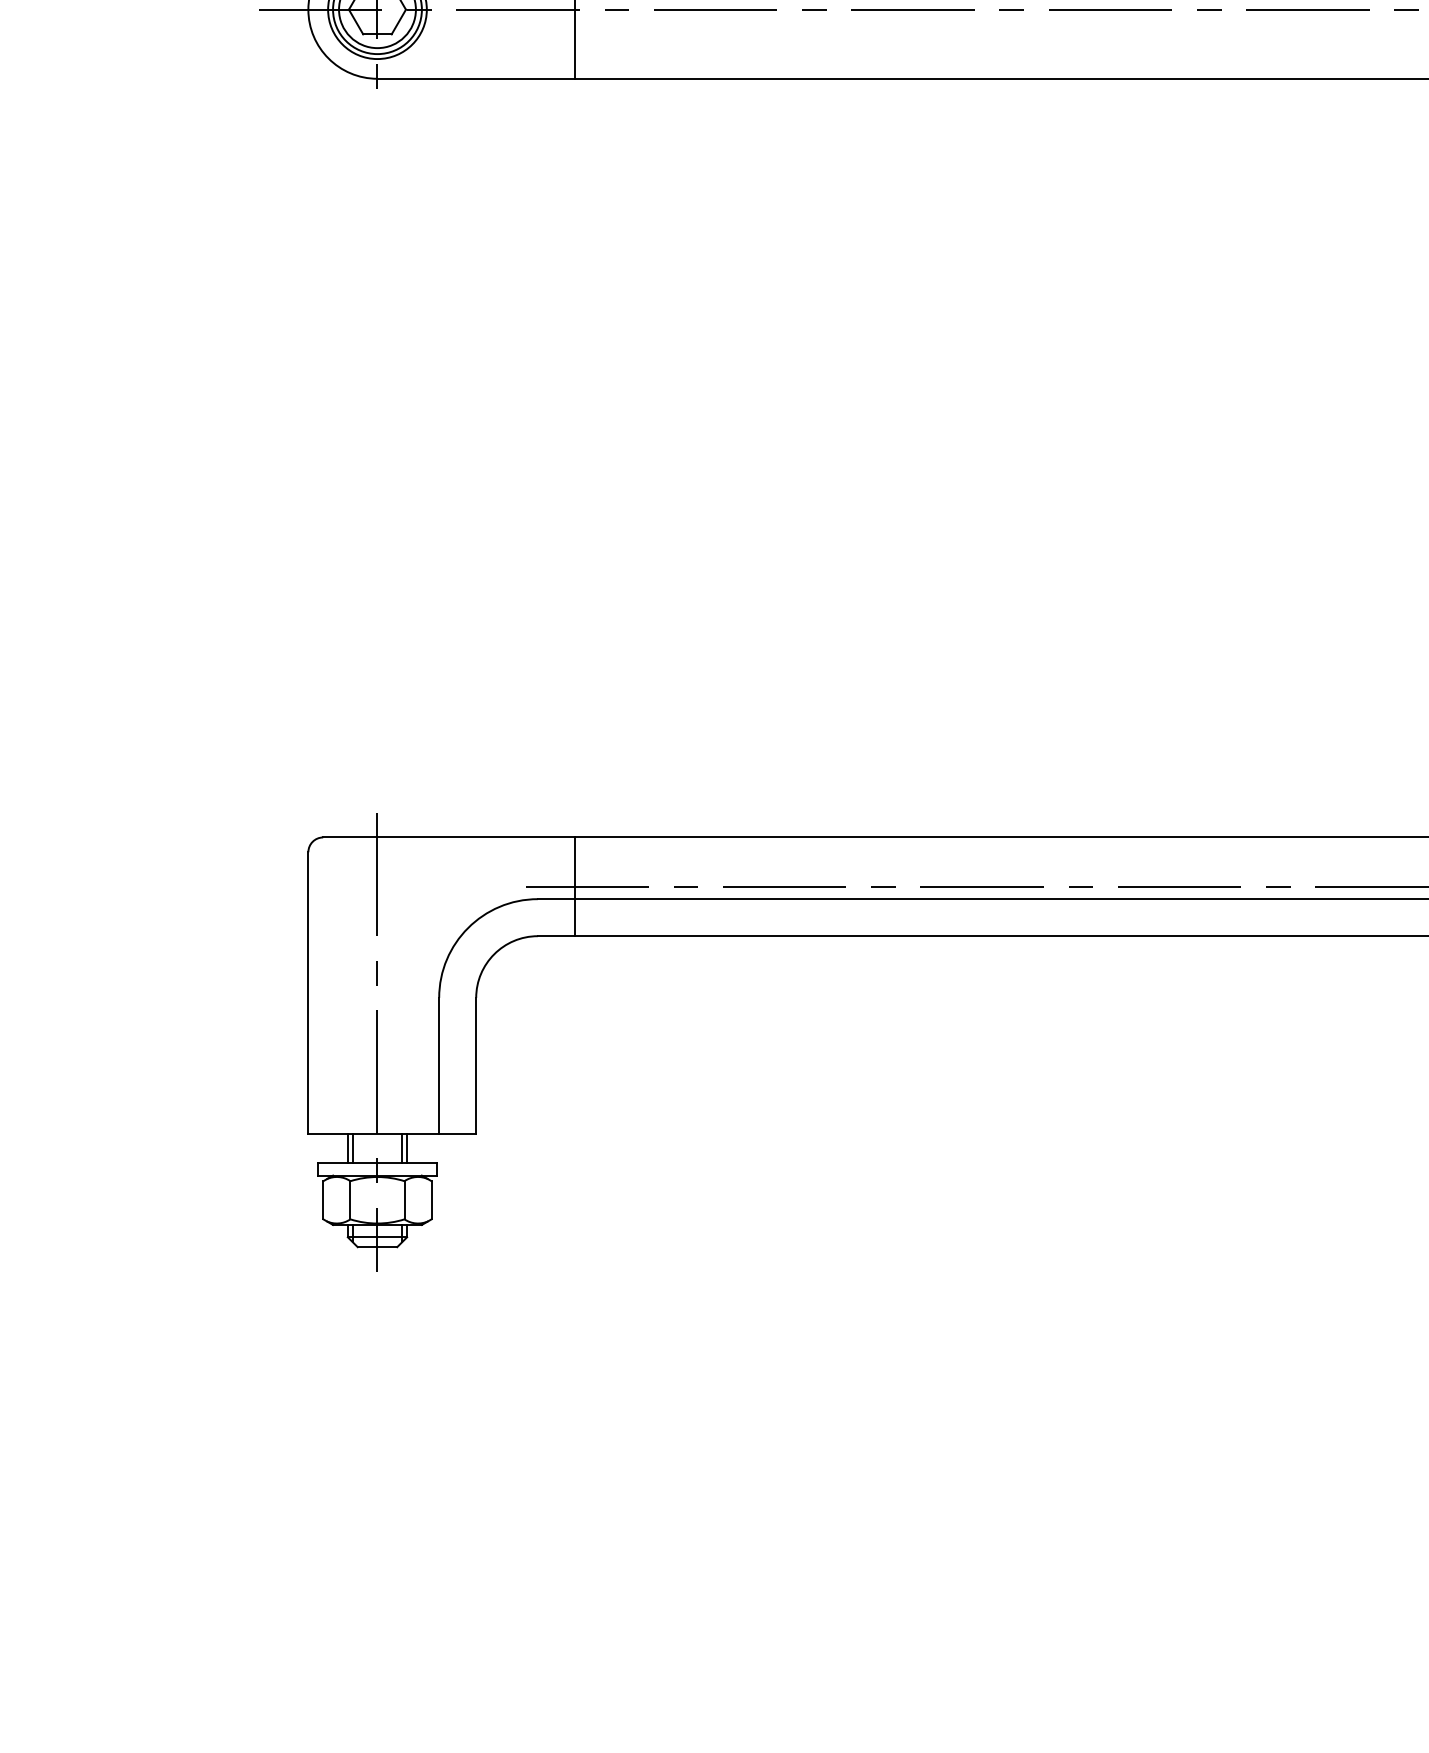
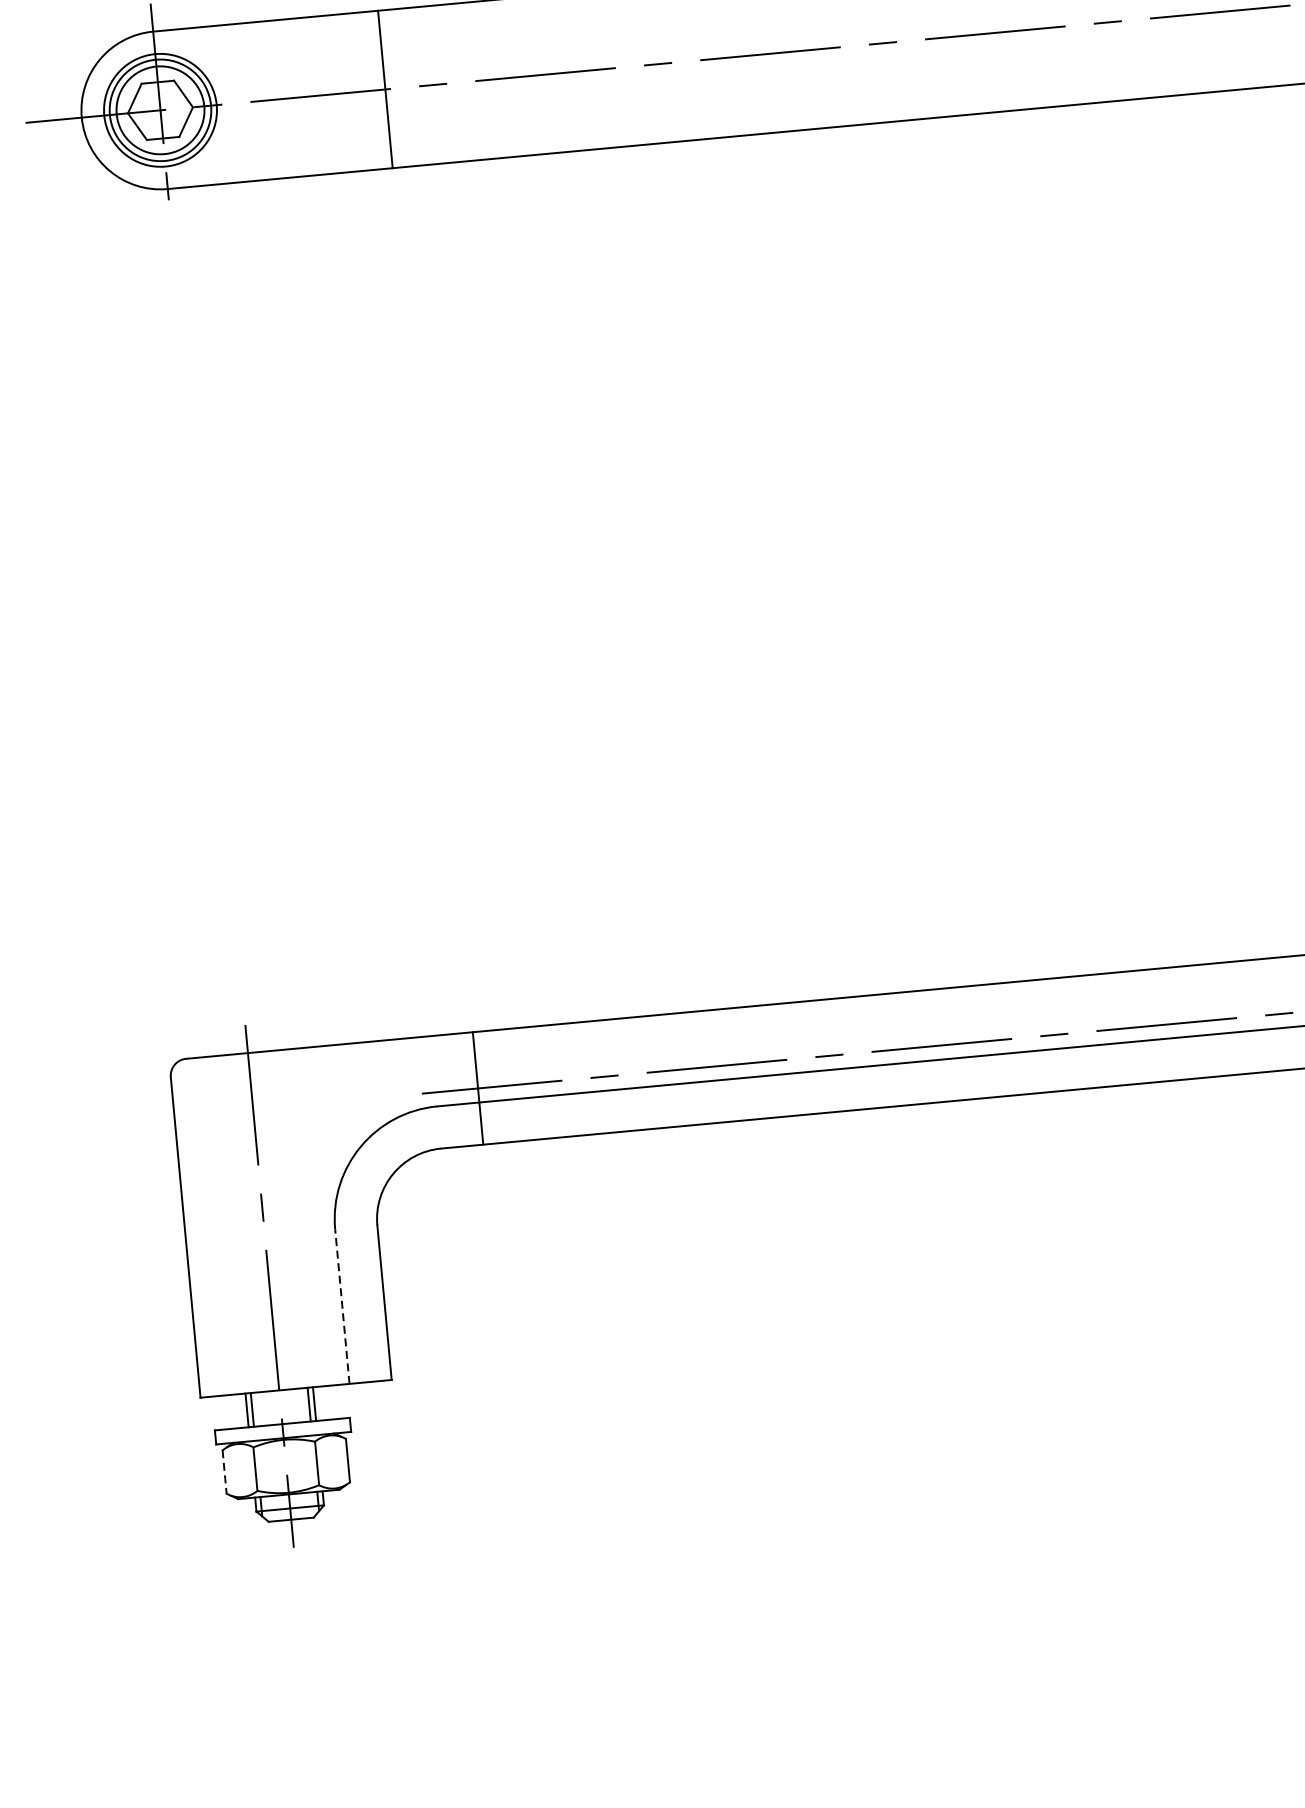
line: (439, 1065) -> (342, 1306), solid -> dashed
line: (323, 1200) -> (224, 1472), solid -> dashed

